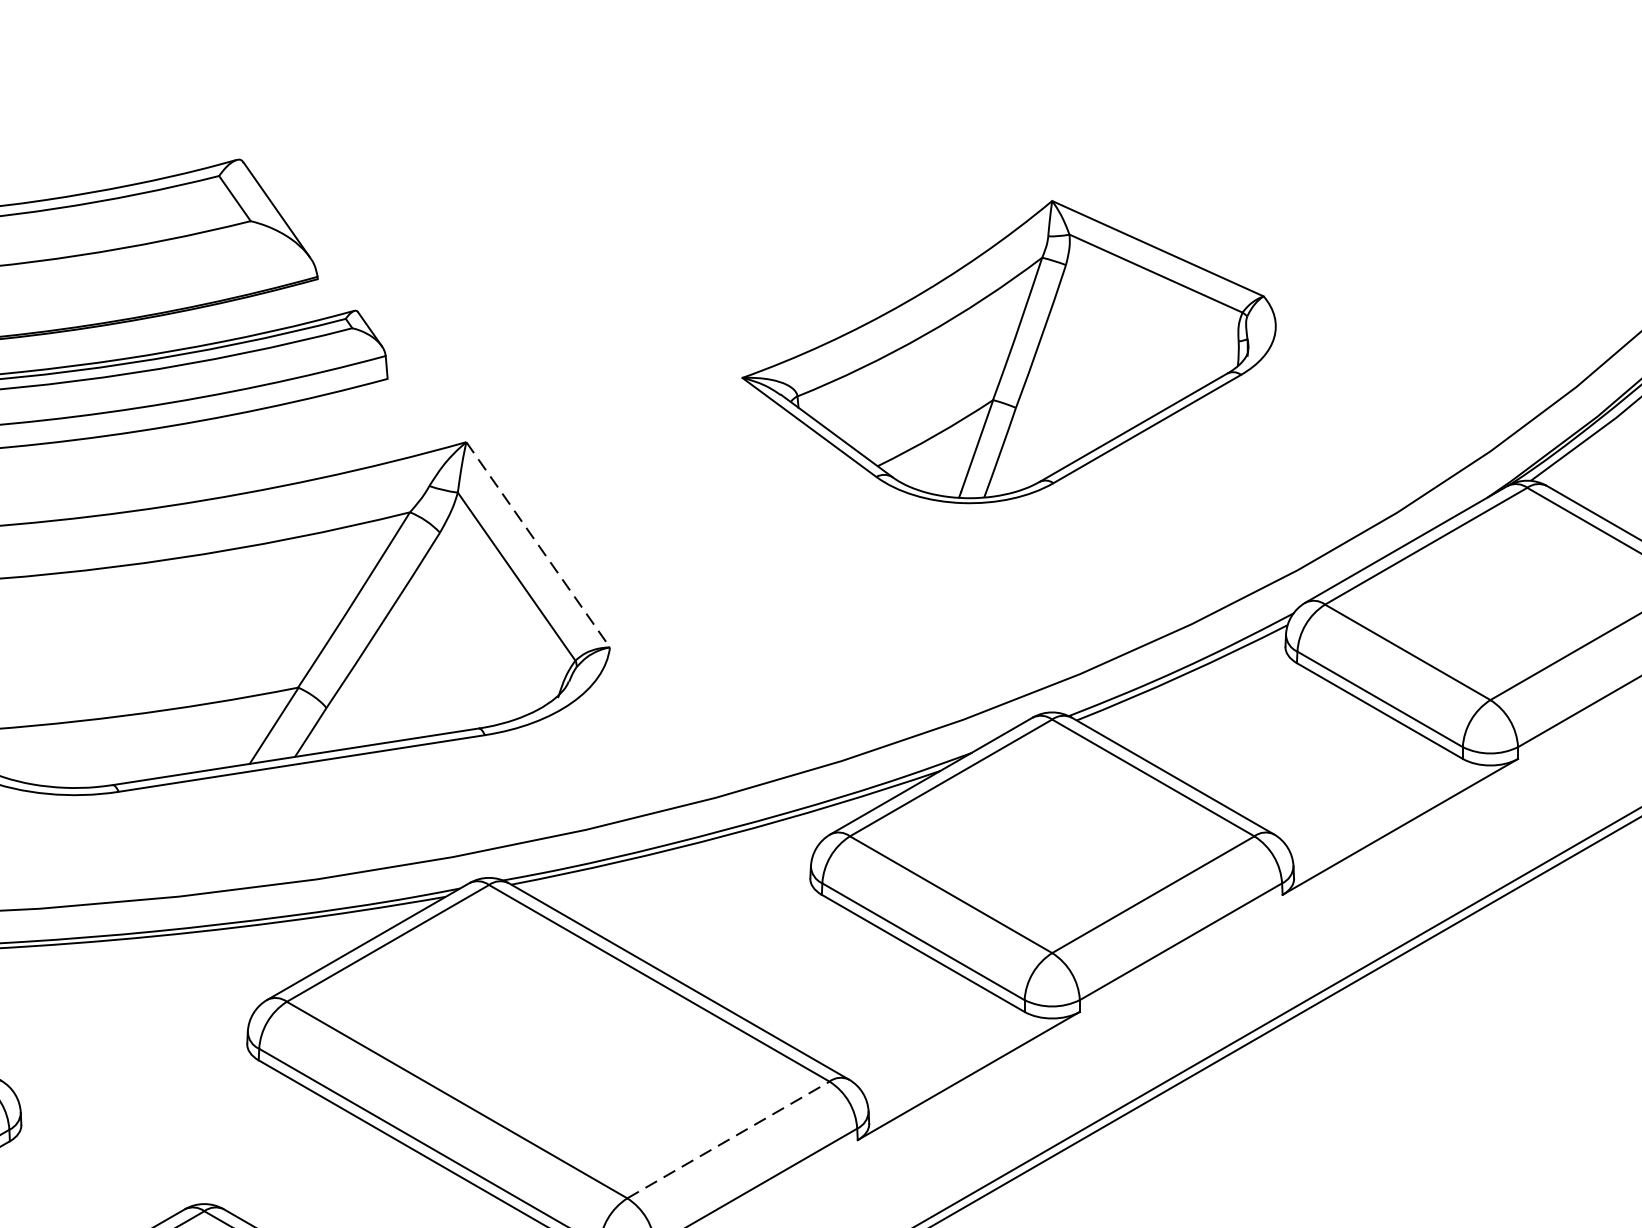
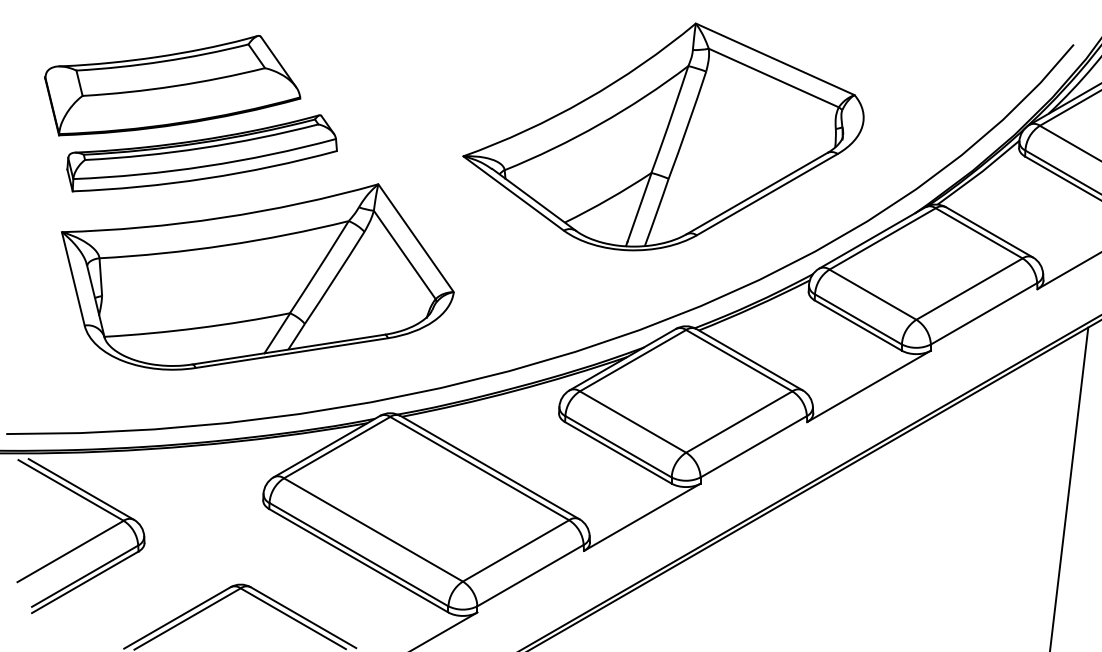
part: (1009, 351) -> (663, 136), size x1.43
line: (538, 545) -> (416, 238), dashed -> solid
line: (729, 1139) -> (516, 550), dashed -> solid

